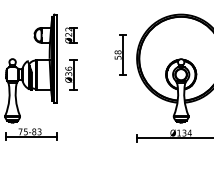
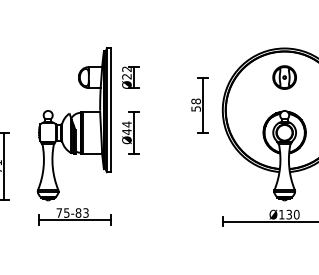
part: (181, 35) -> (284, 77), added
text: (68, 70) -> (126, 127), Ø36 -> Ø44
text: (189, 132) -> (296, 214), Ø134 -> Ø130

